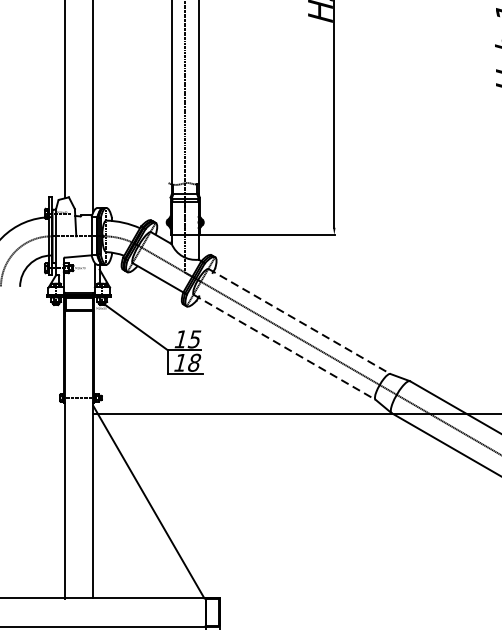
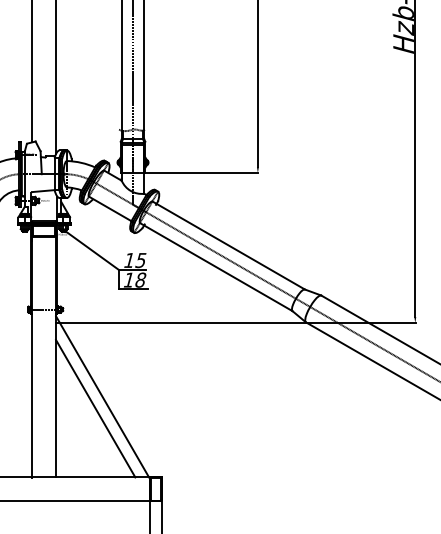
line: (300, 321) -> (229, 245), dashed -> solid
line: (284, 347) -> (216, 267), dashed -> solid
line: (140, 516) -> (95, 408), added

